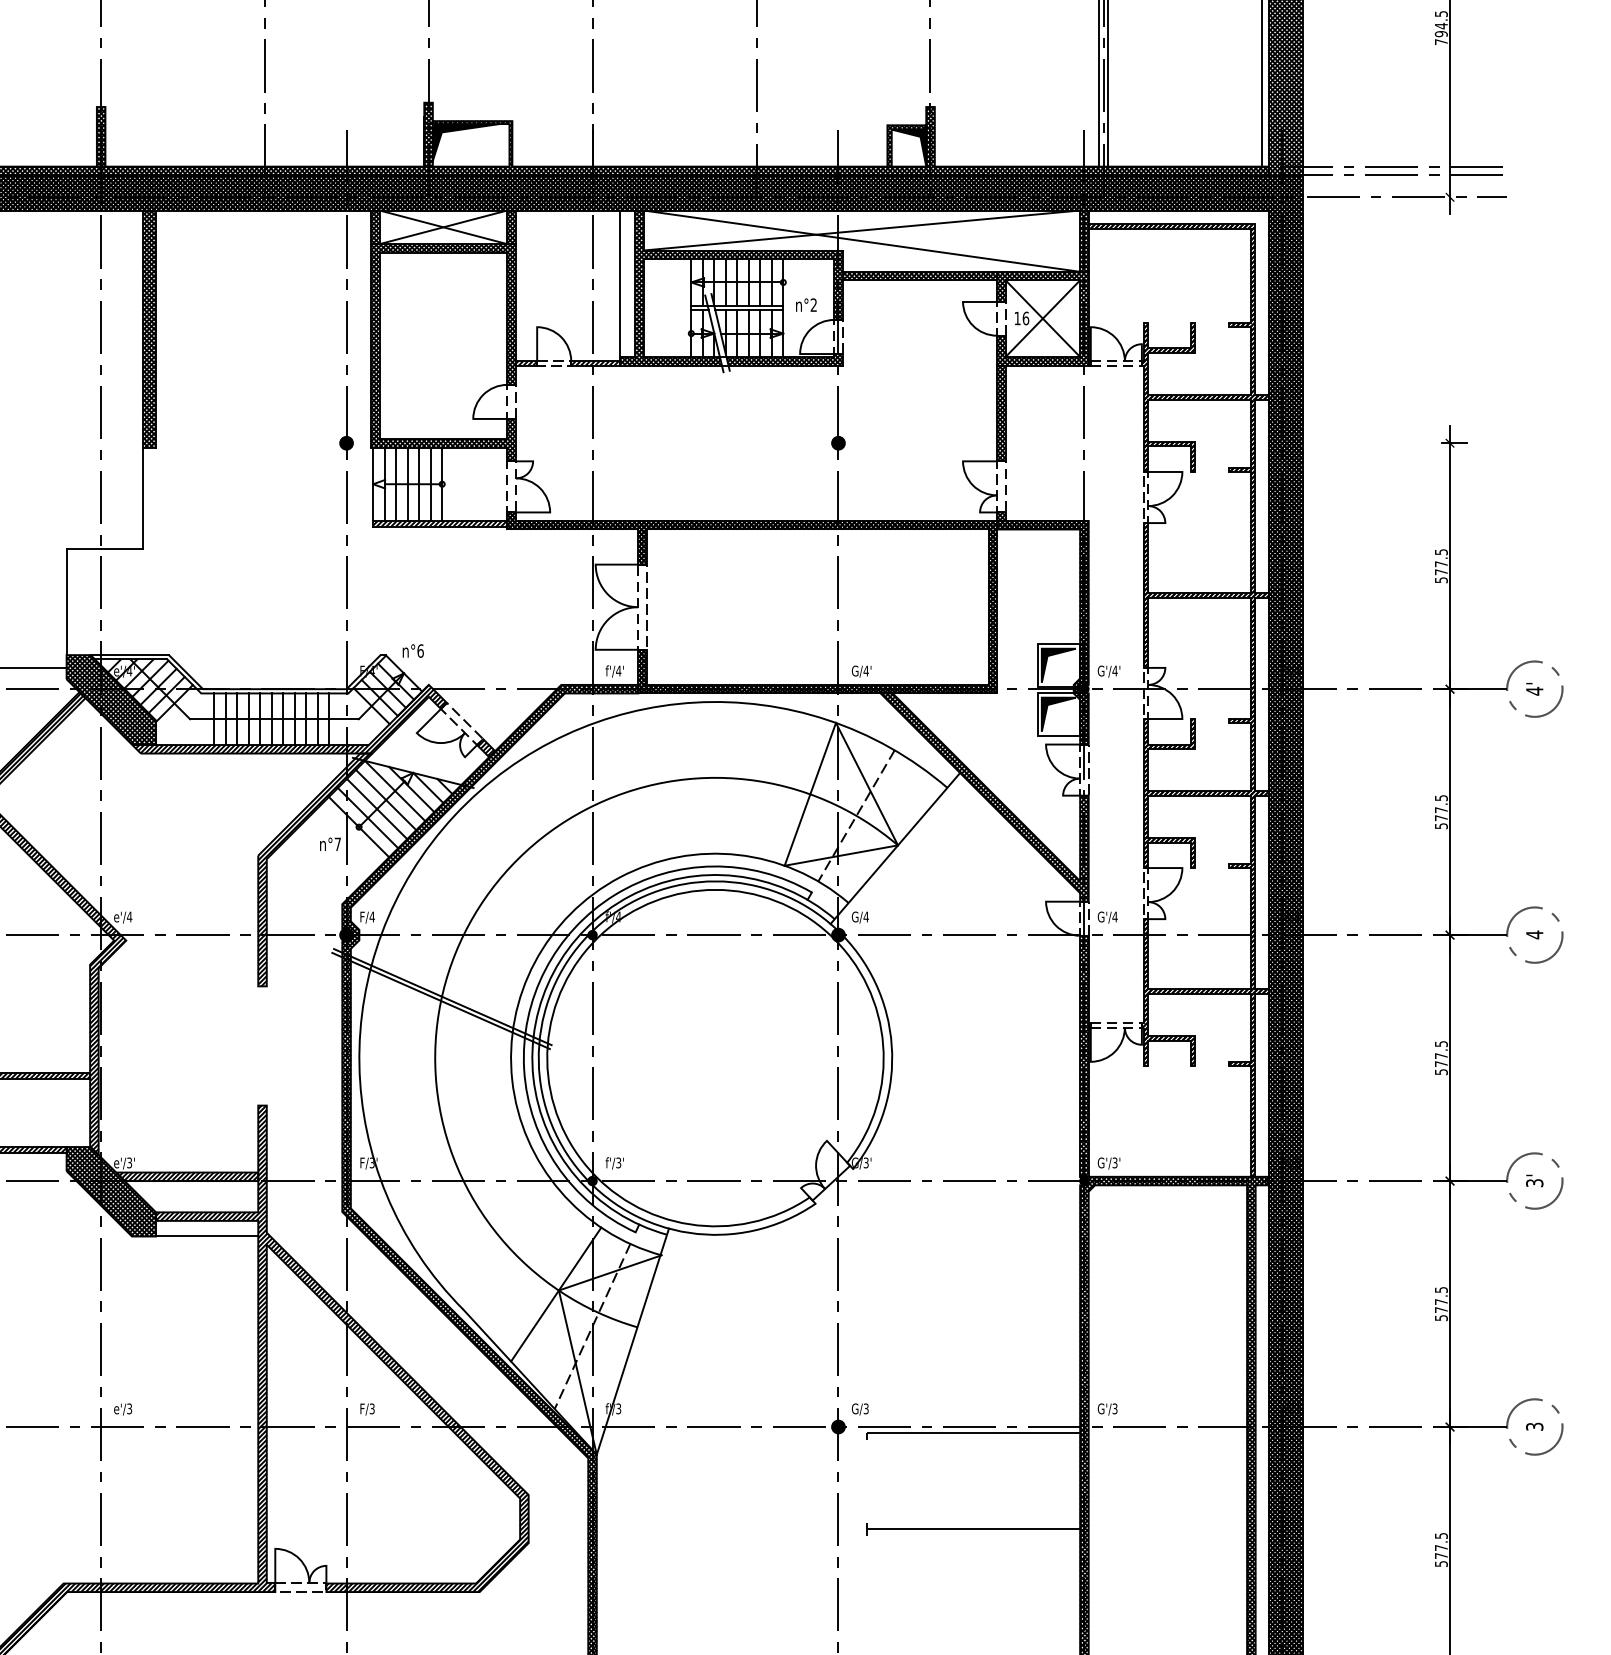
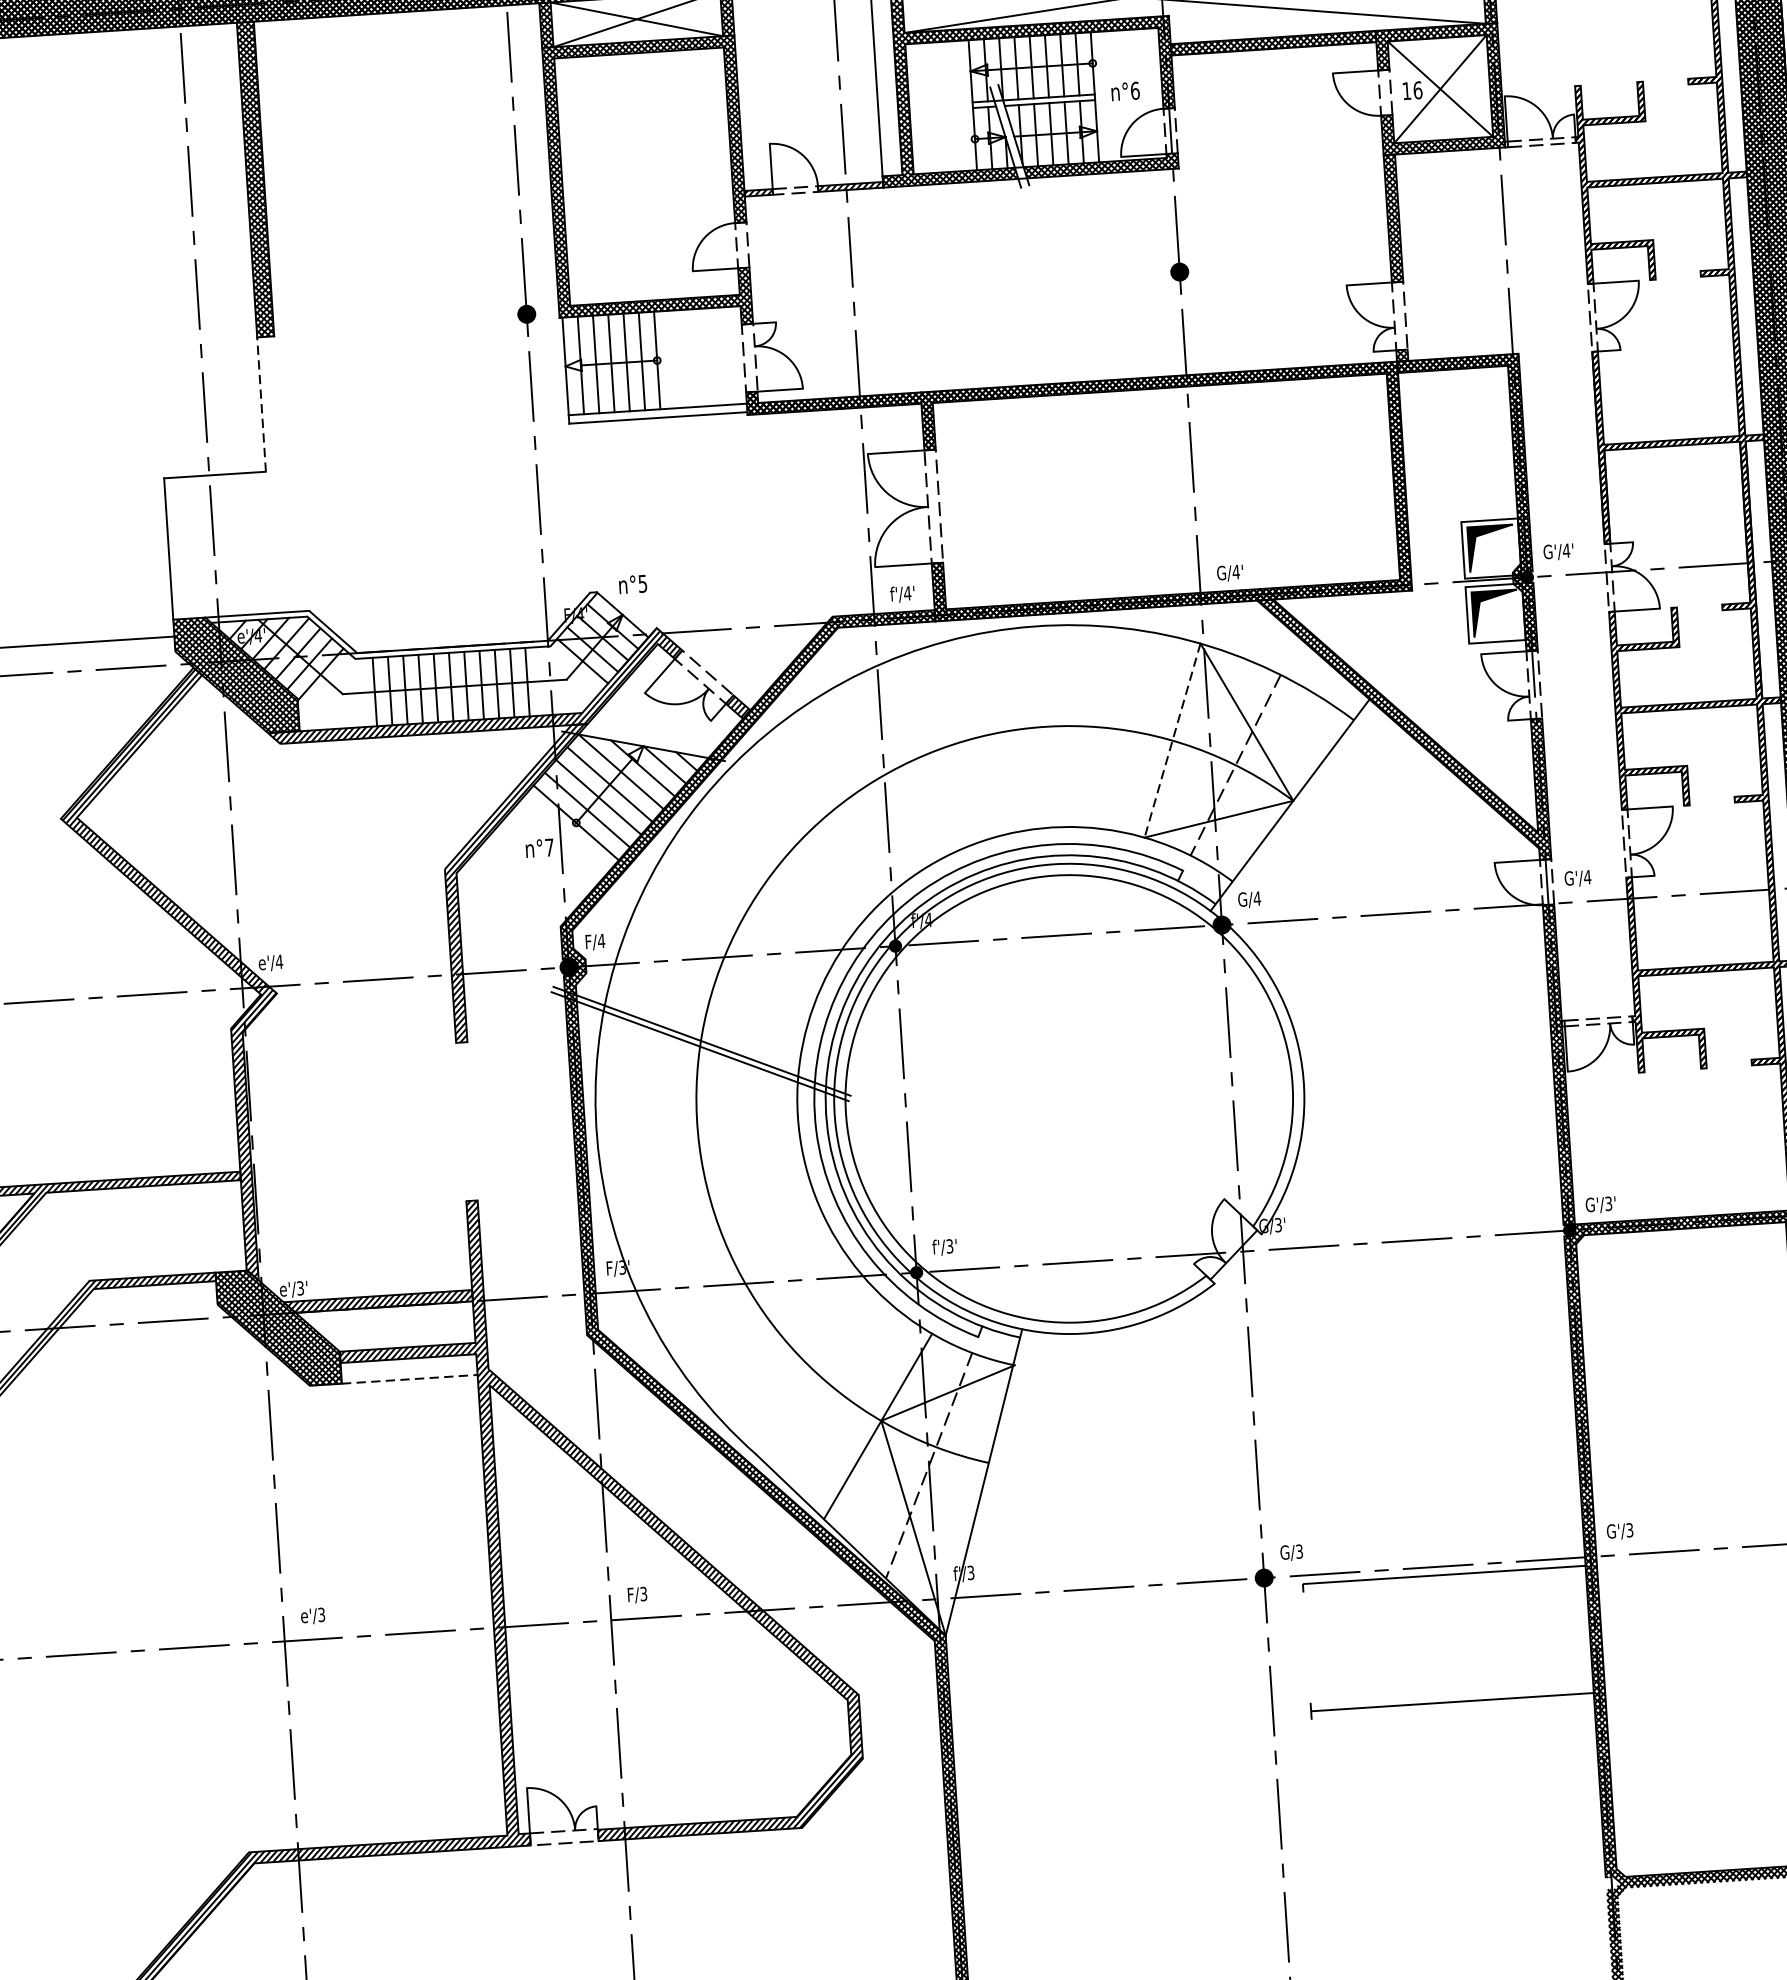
text: (813, 304) -> (1134, 90), n°2 -> n°6
line: (143, 498) -> (261, 405), solid -> dashed
hatch: (440, 523) -> (658, 412), removed
text: (420, 650) -> (642, 583), n°6 -> n°5
line: (810, 794) -> (1172, 740), solid -> dashed
line: (207, 1236) -> (410, 1379), solid -> dashed

